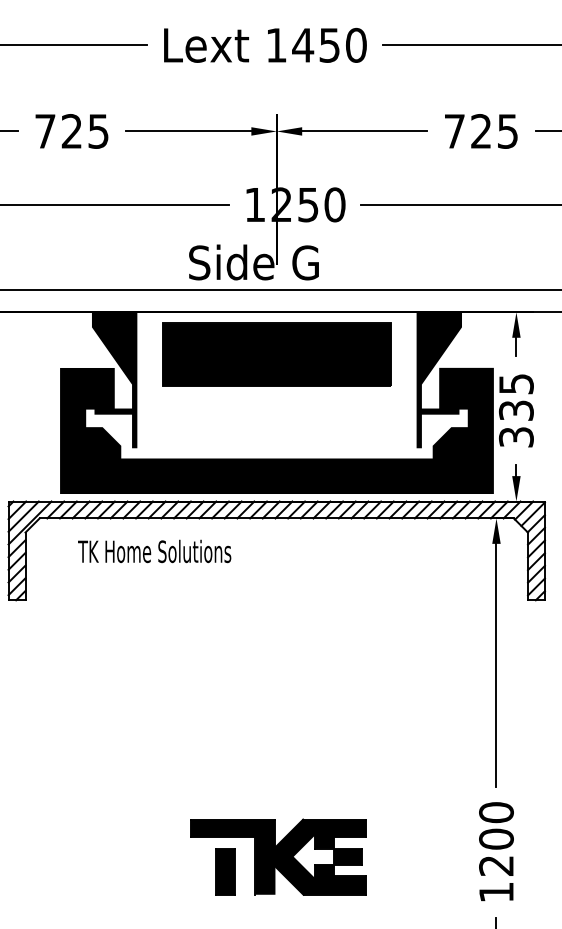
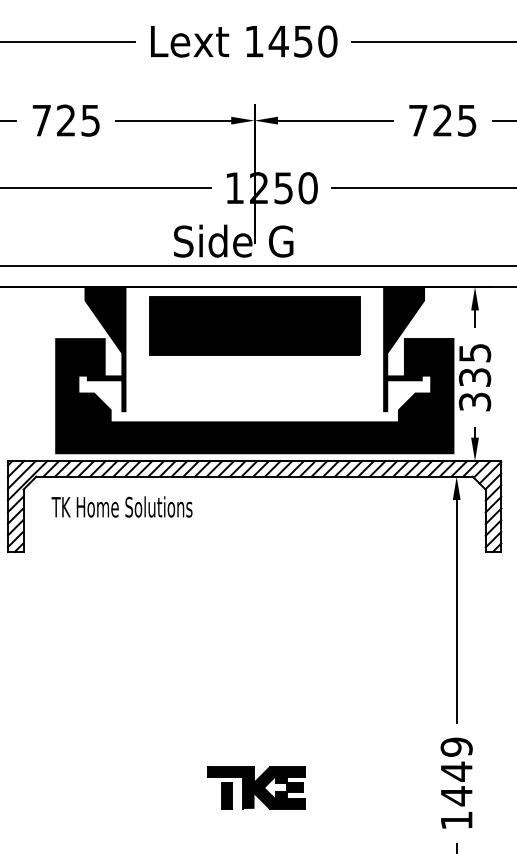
text: (154, 551) -> (121, 507), moved
text: (496, 839) -> (456, 771), 1200 -> 1449
part: (278, 856) -> (256, 787), size x0.6

